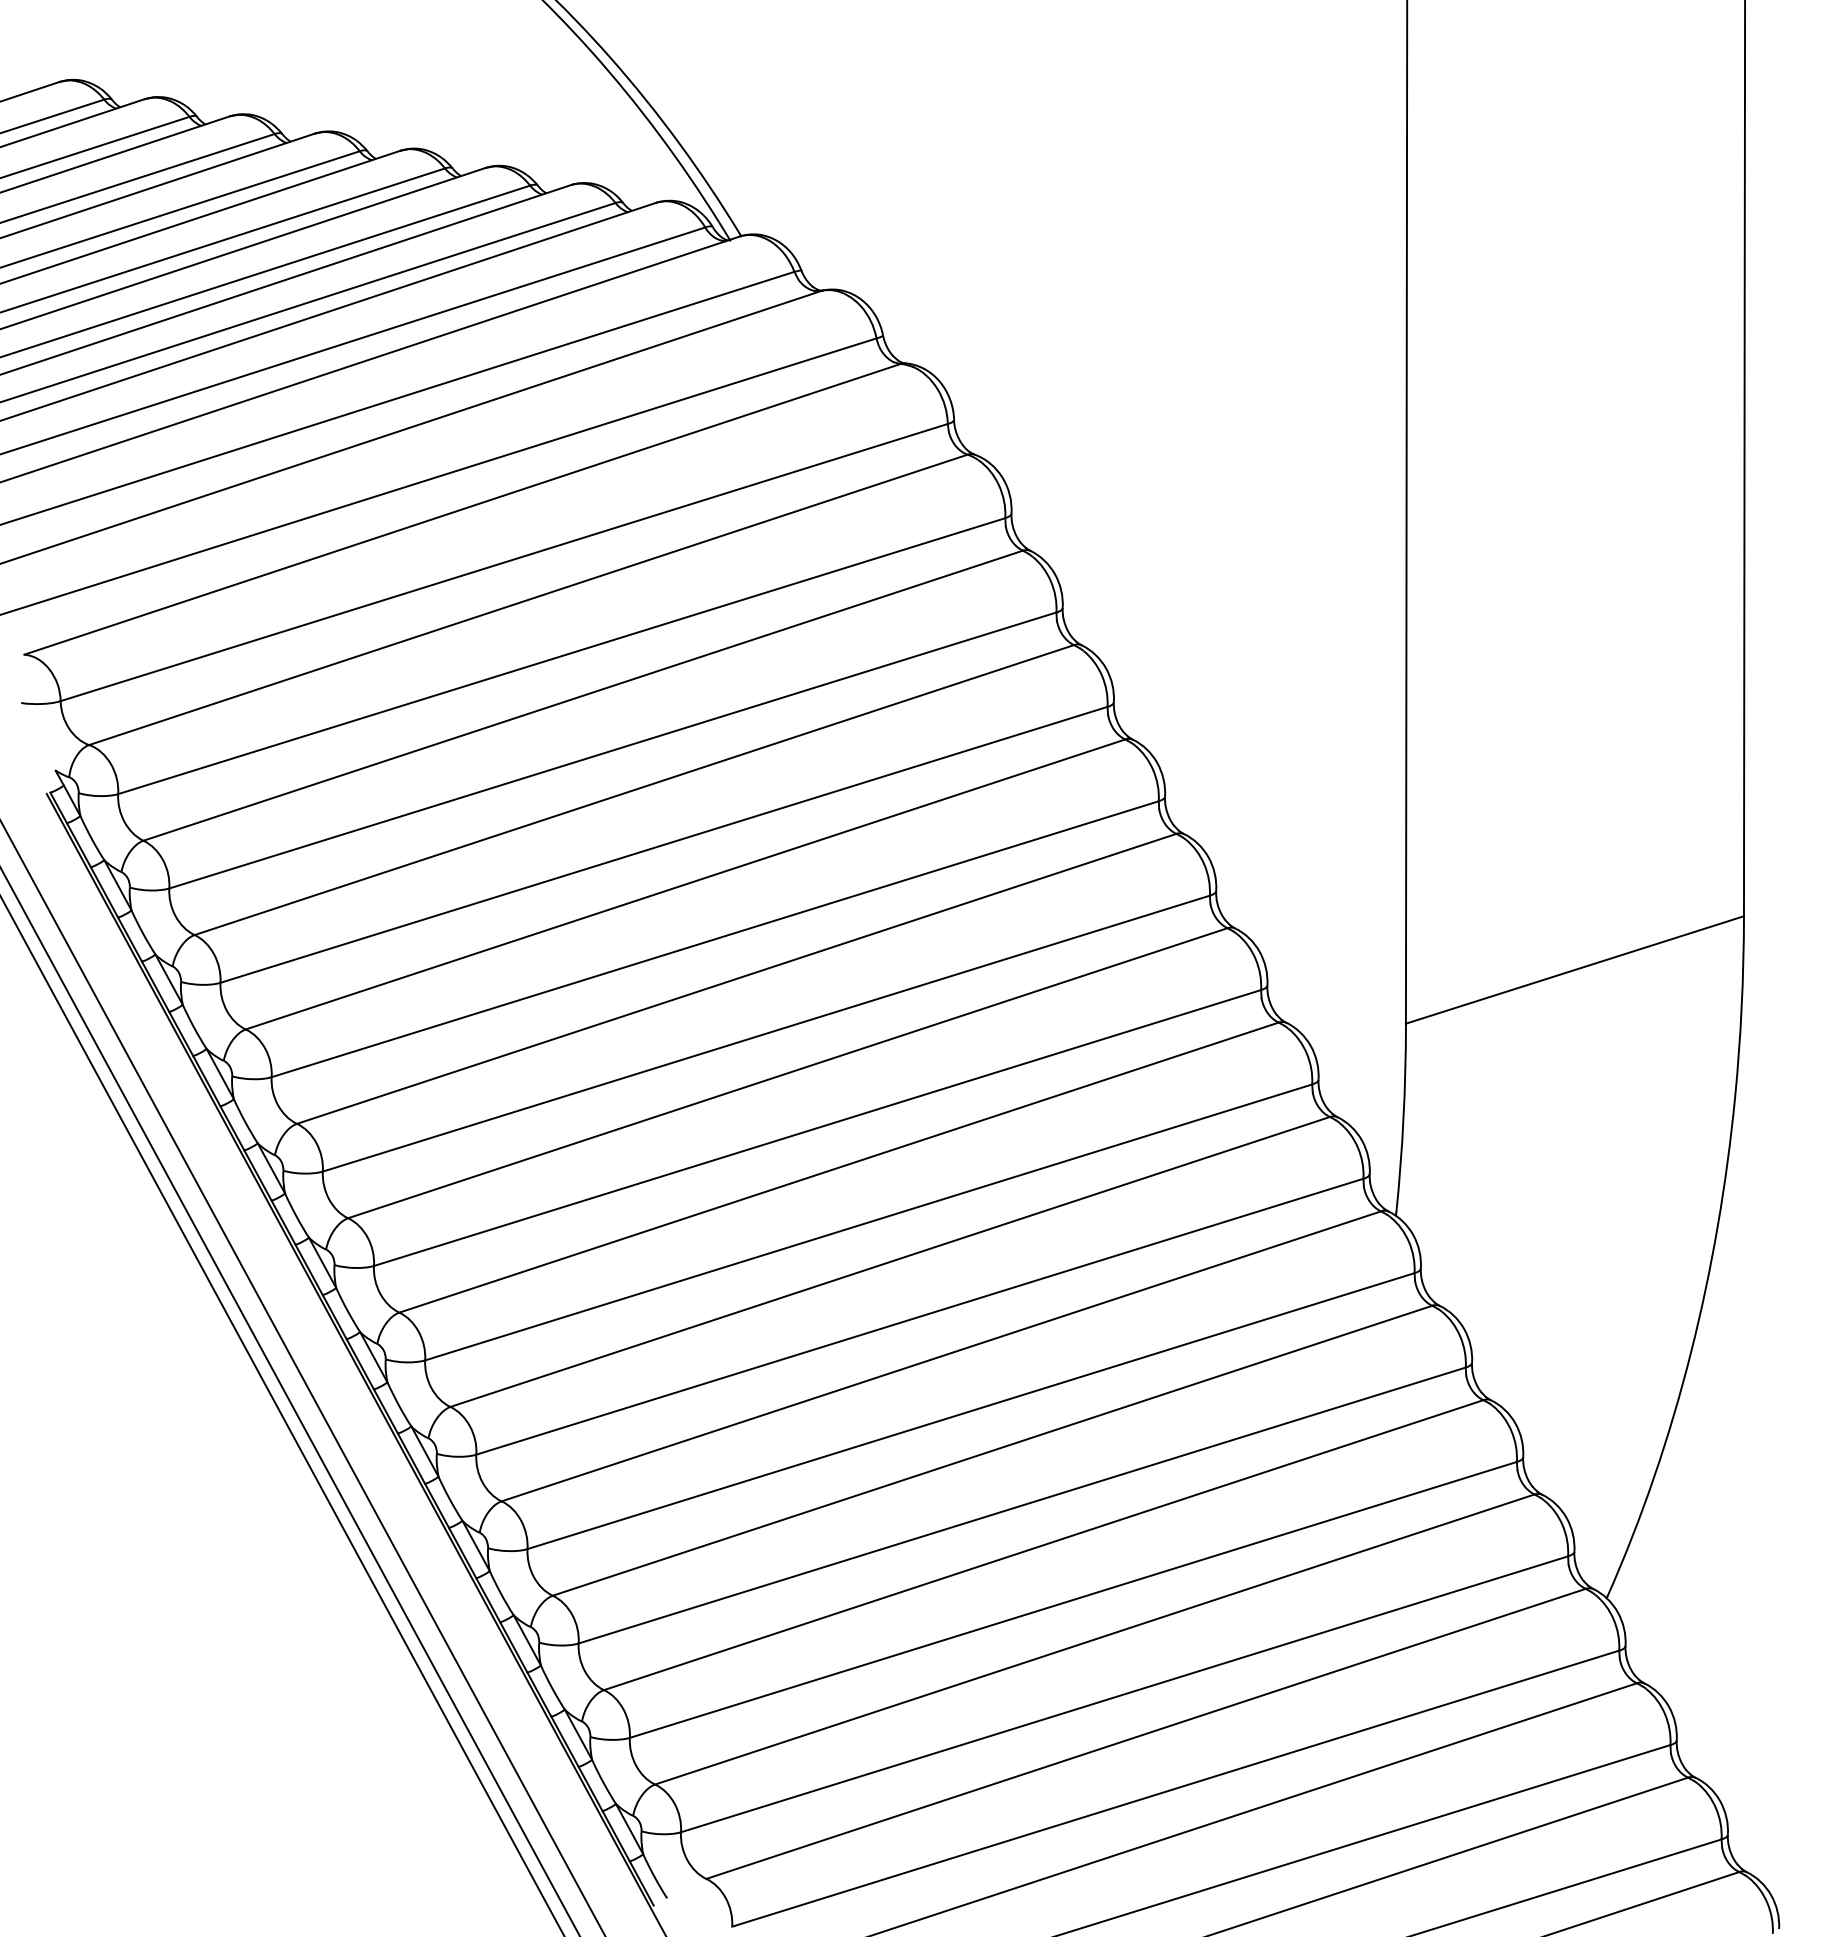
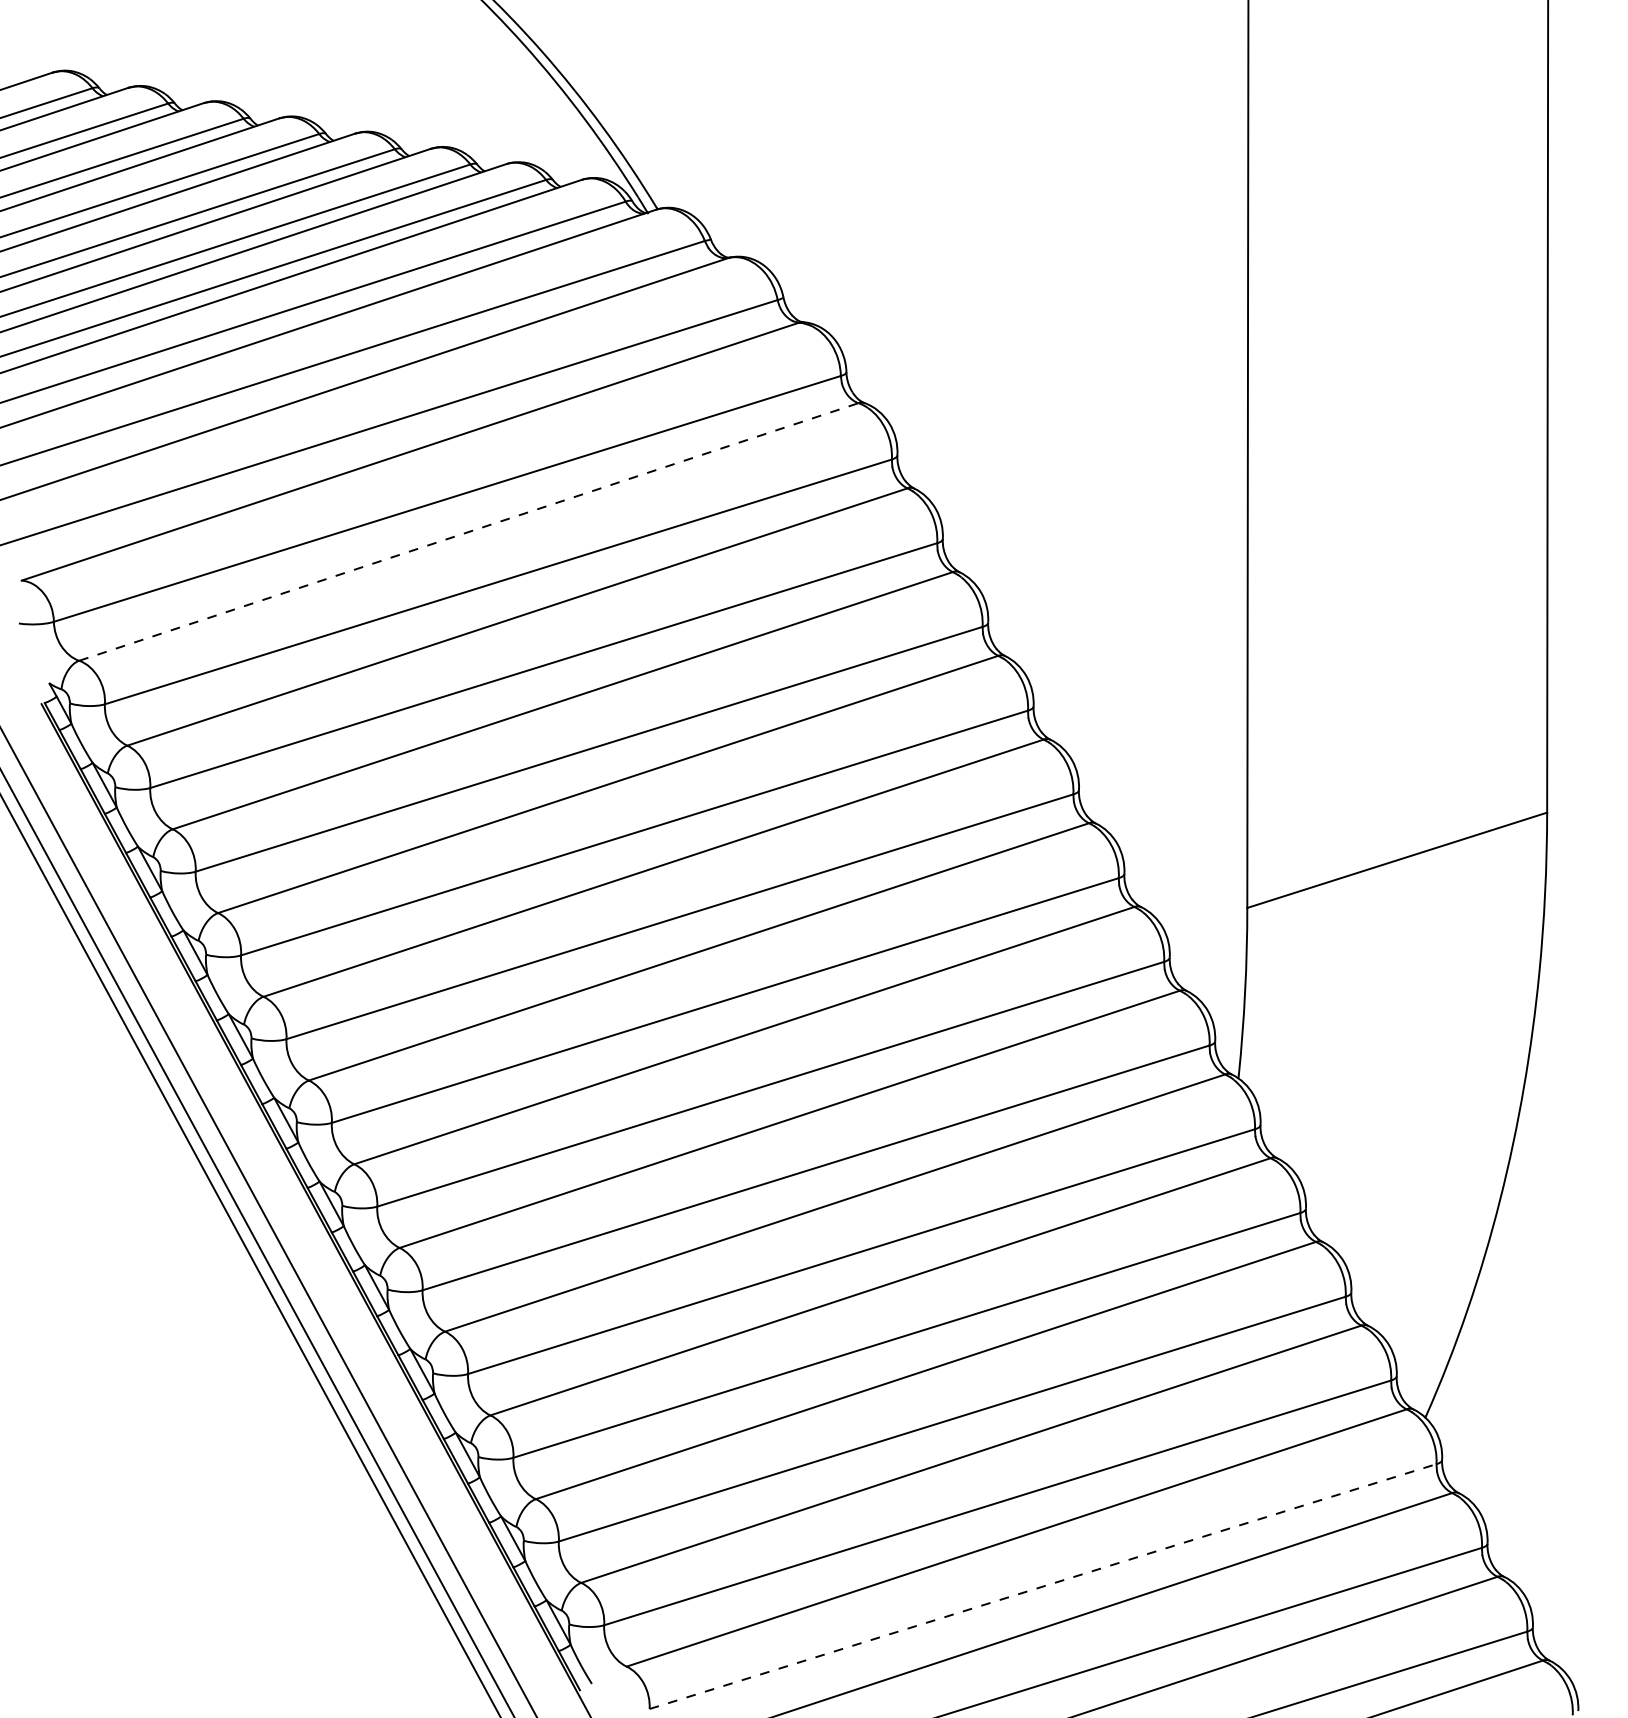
line: (528, 599) -> (468, 531), solid -> dashed
line: (1176, 1788) -> (1043, 1586), solid -> dashed

